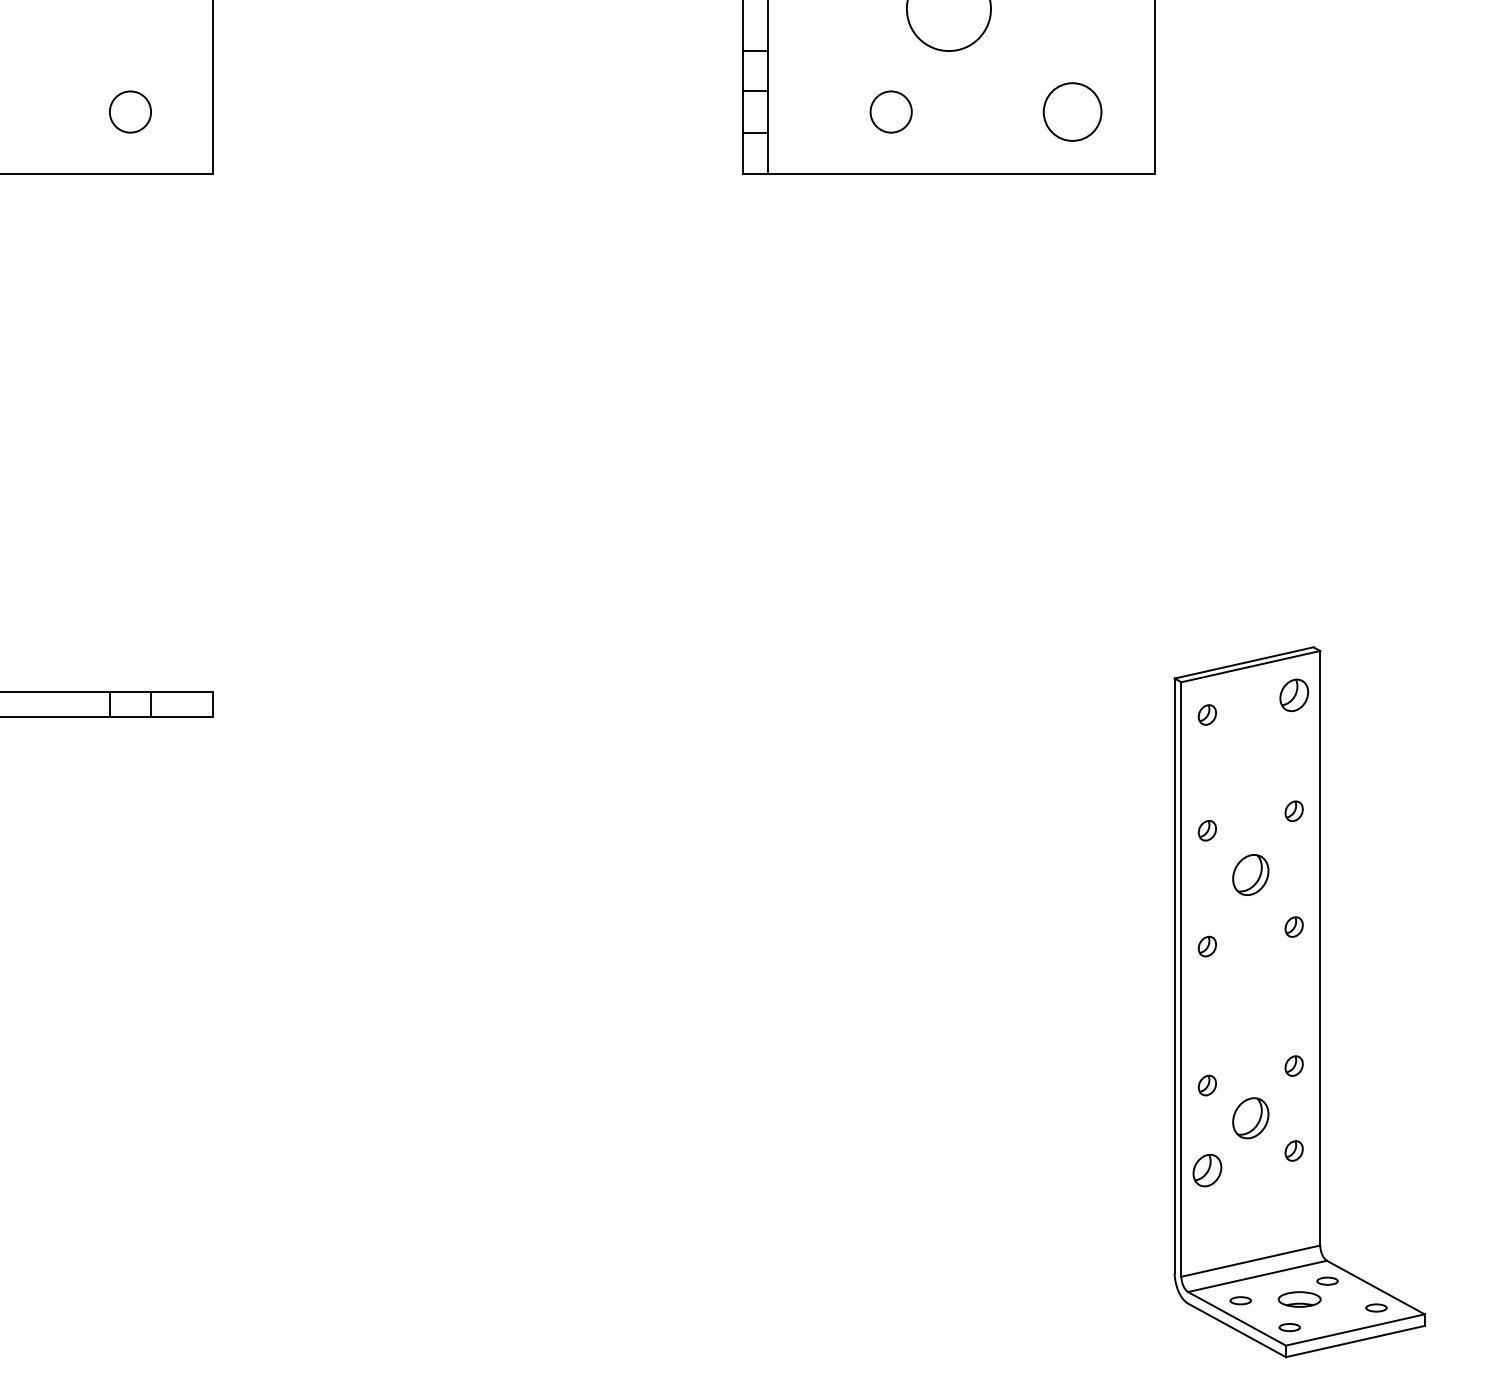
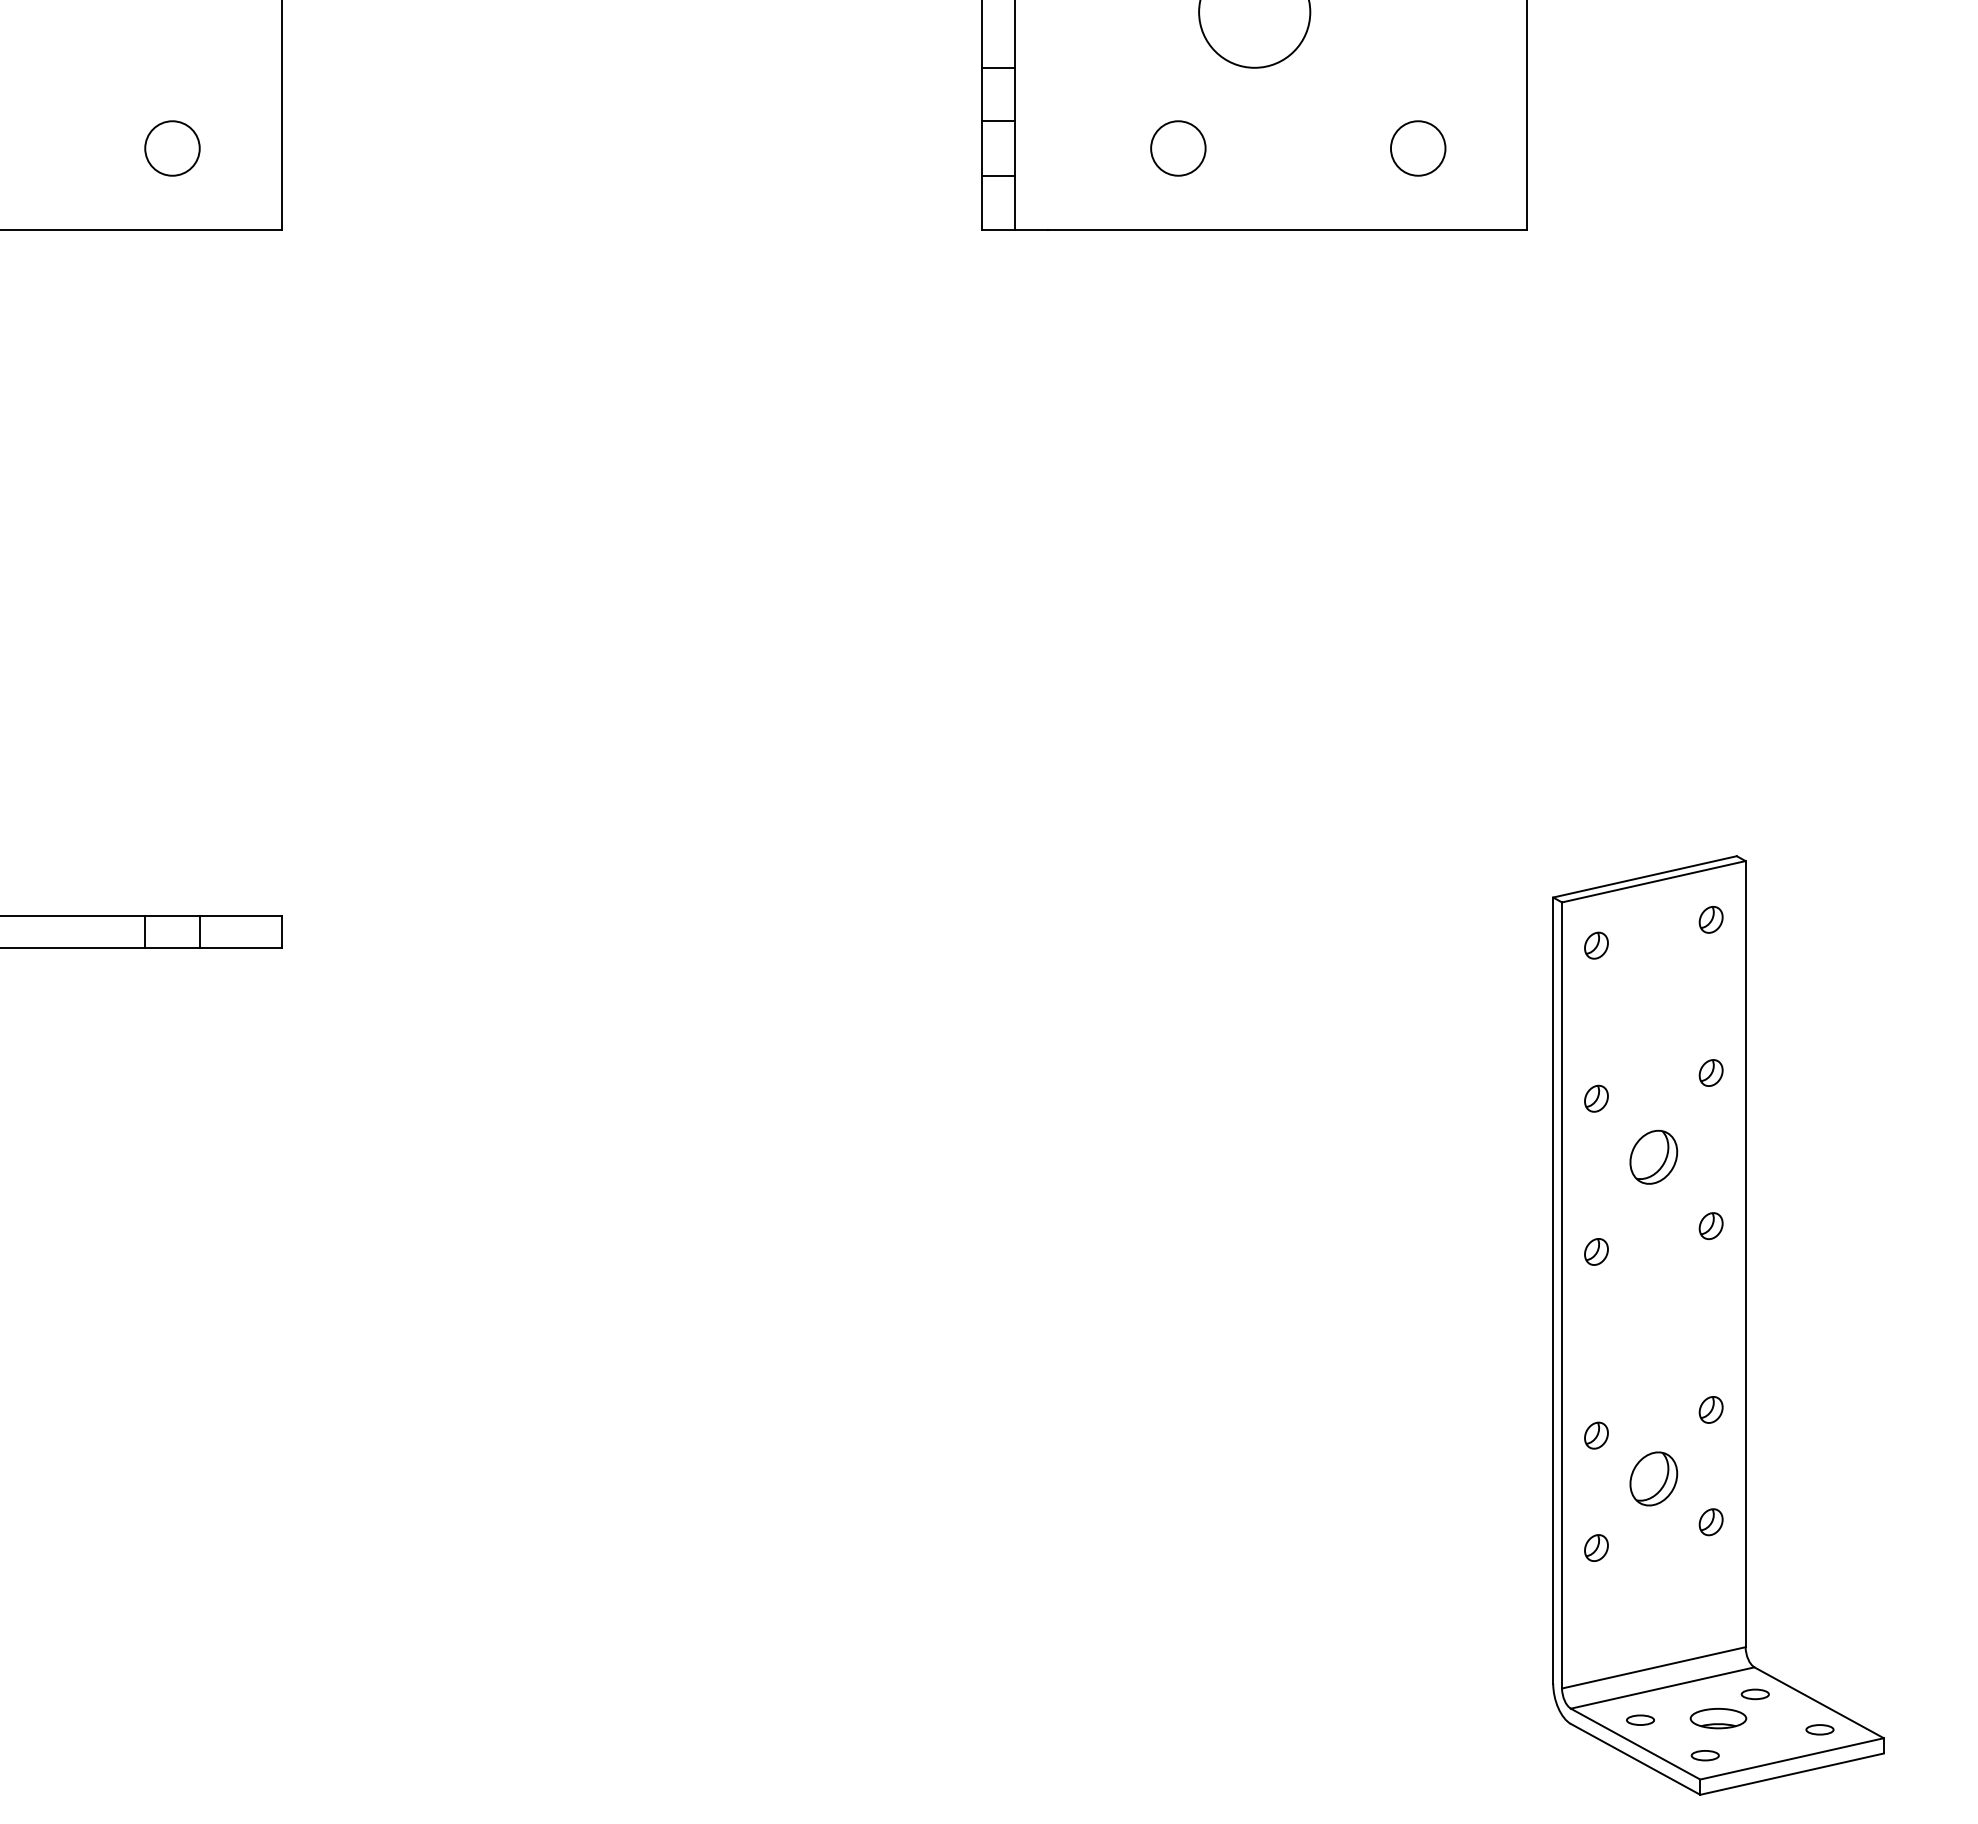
circle: (1072, 112) -> (1417, 148), size x0.71
part: (1293, 695) -> (1710, 919), size x0.62
part: (1207, 1170) -> (1596, 1547), size x0.62

